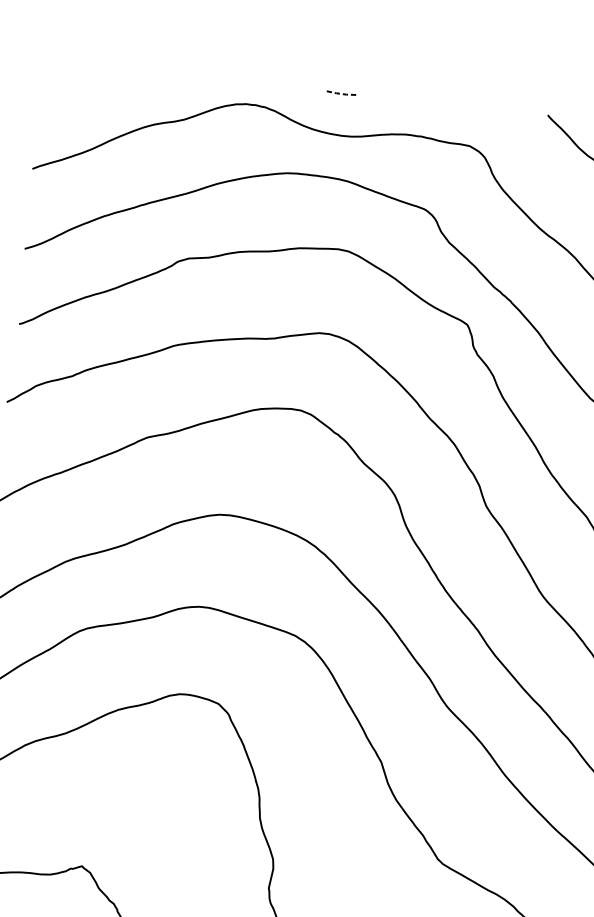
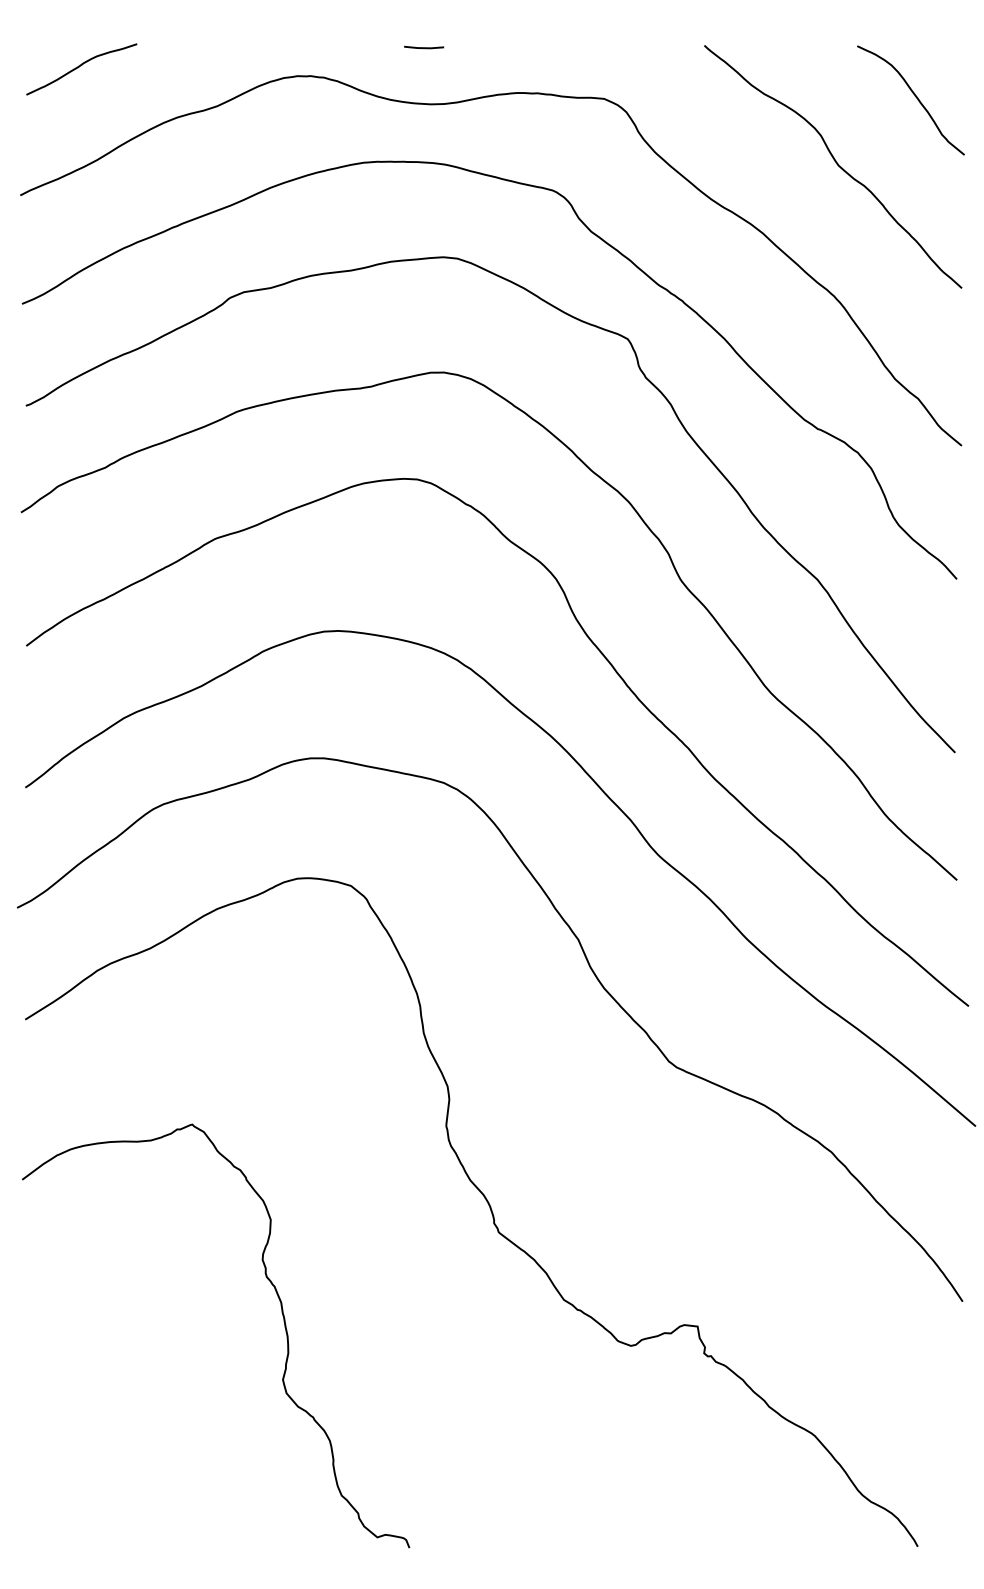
curve: (86, 79) -> (79, 67), added
line: (341, 94) -> (424, 48), dashed -> solid

